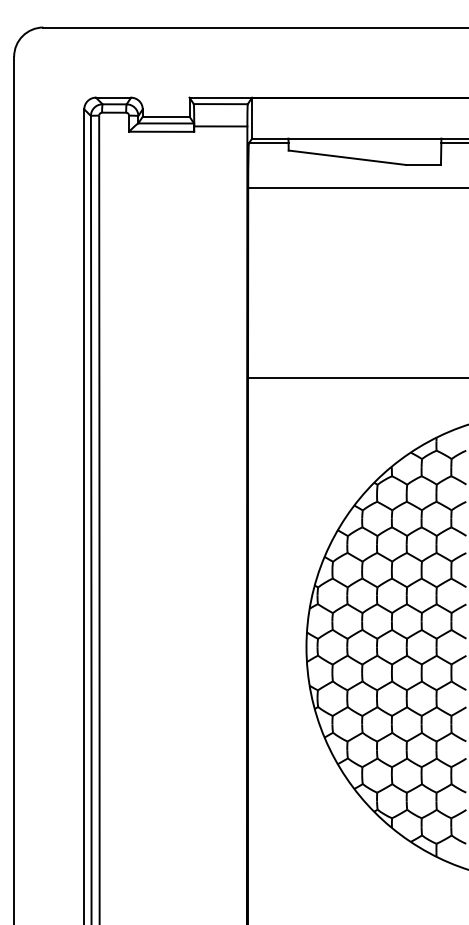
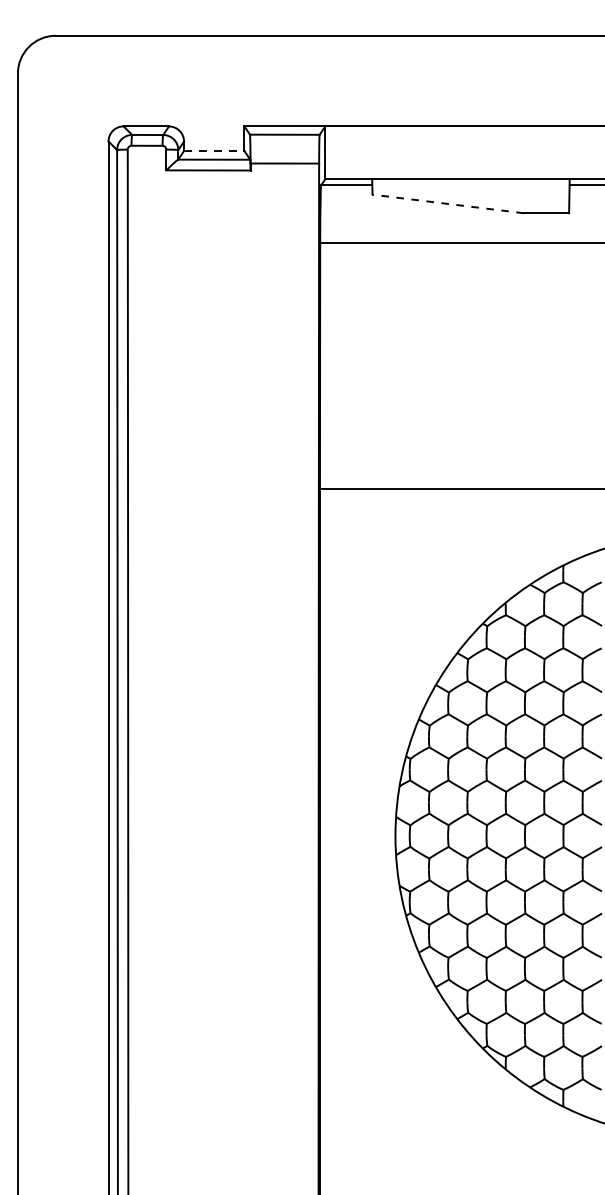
line: (166, 116) -> (214, 150), solid -> dashed
line: (346, 157) -> (447, 203), solid -> dashed

